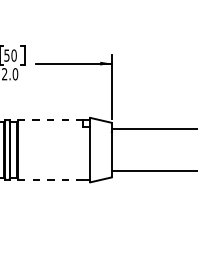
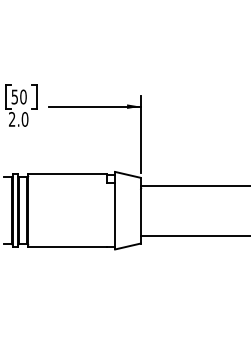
line: (50, 120) -> (67, 174), dashed -> solid
line: (51, 179) -> (68, 246), dashed -> solid

